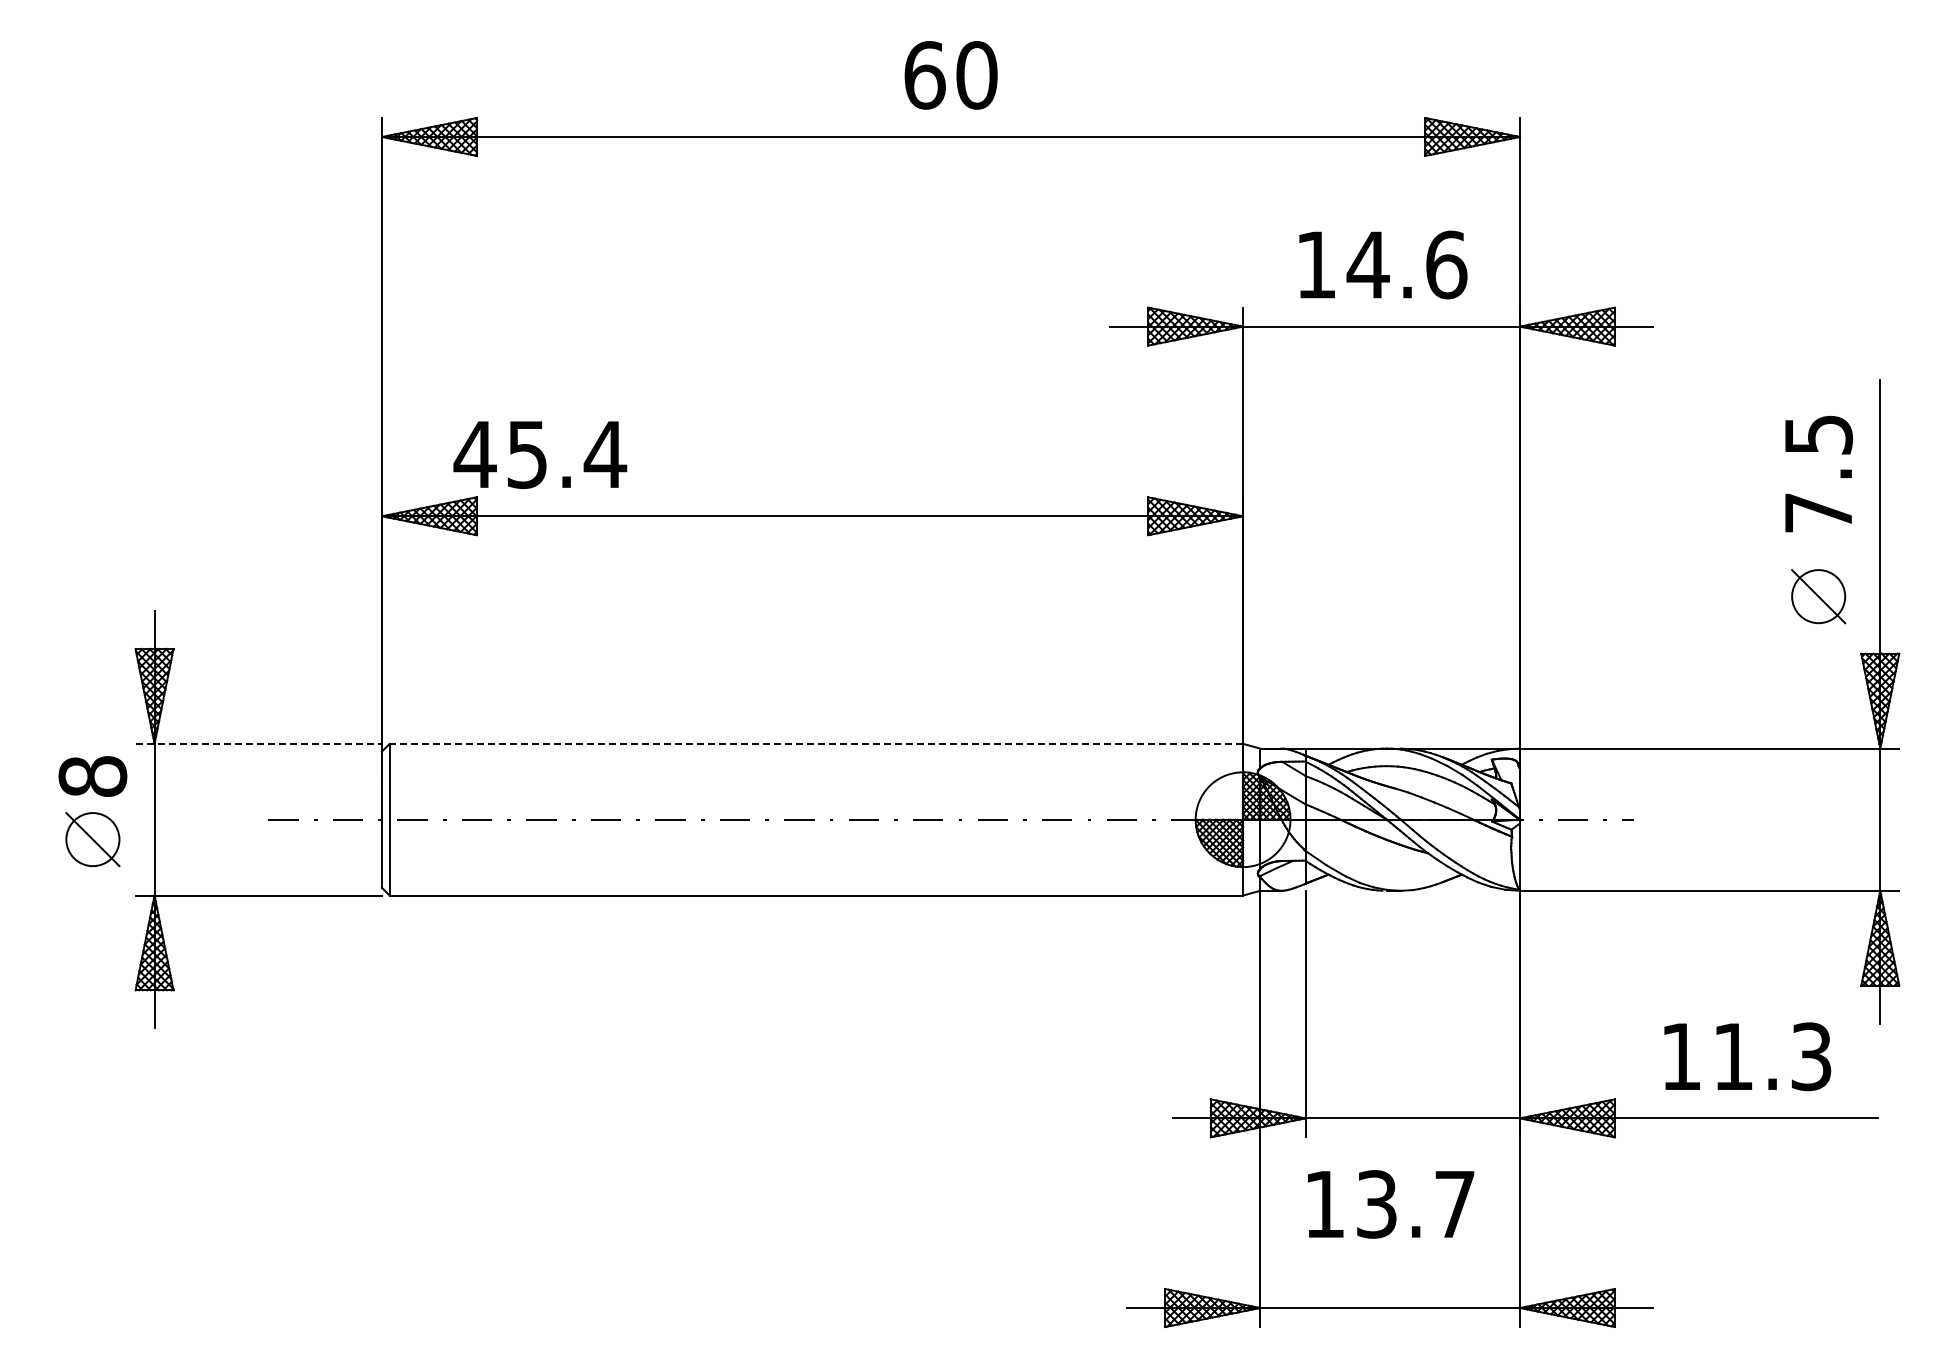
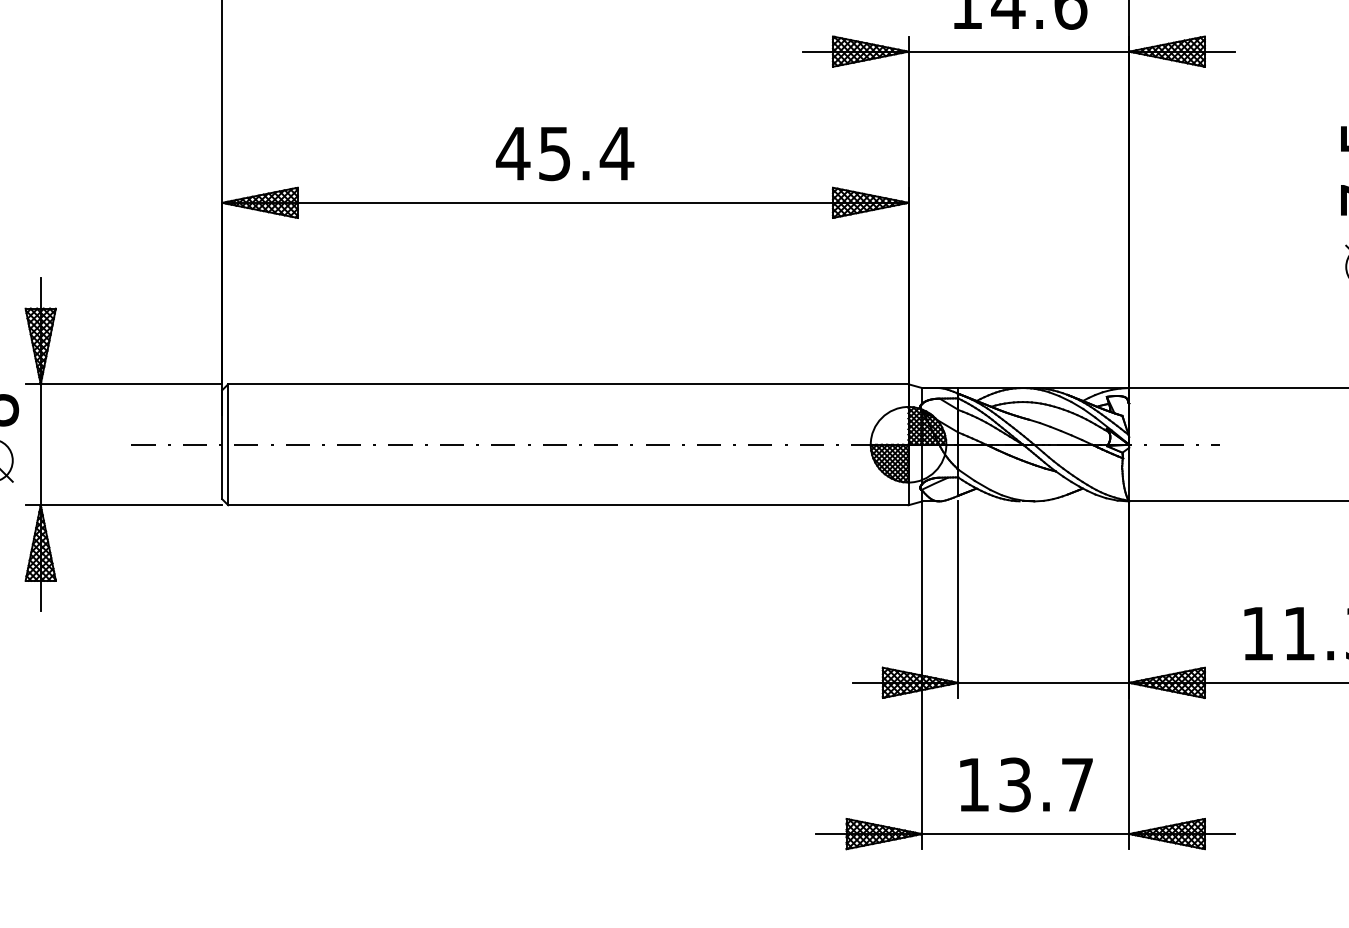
text: (540, 454) -> (565, 153), moved
line: (259, 743) -> (124, 384), dashed -> solid
line: (816, 743) -> (568, 384), dashed -> solid
text: (1391, 1204) -> (1026, 785), moved

